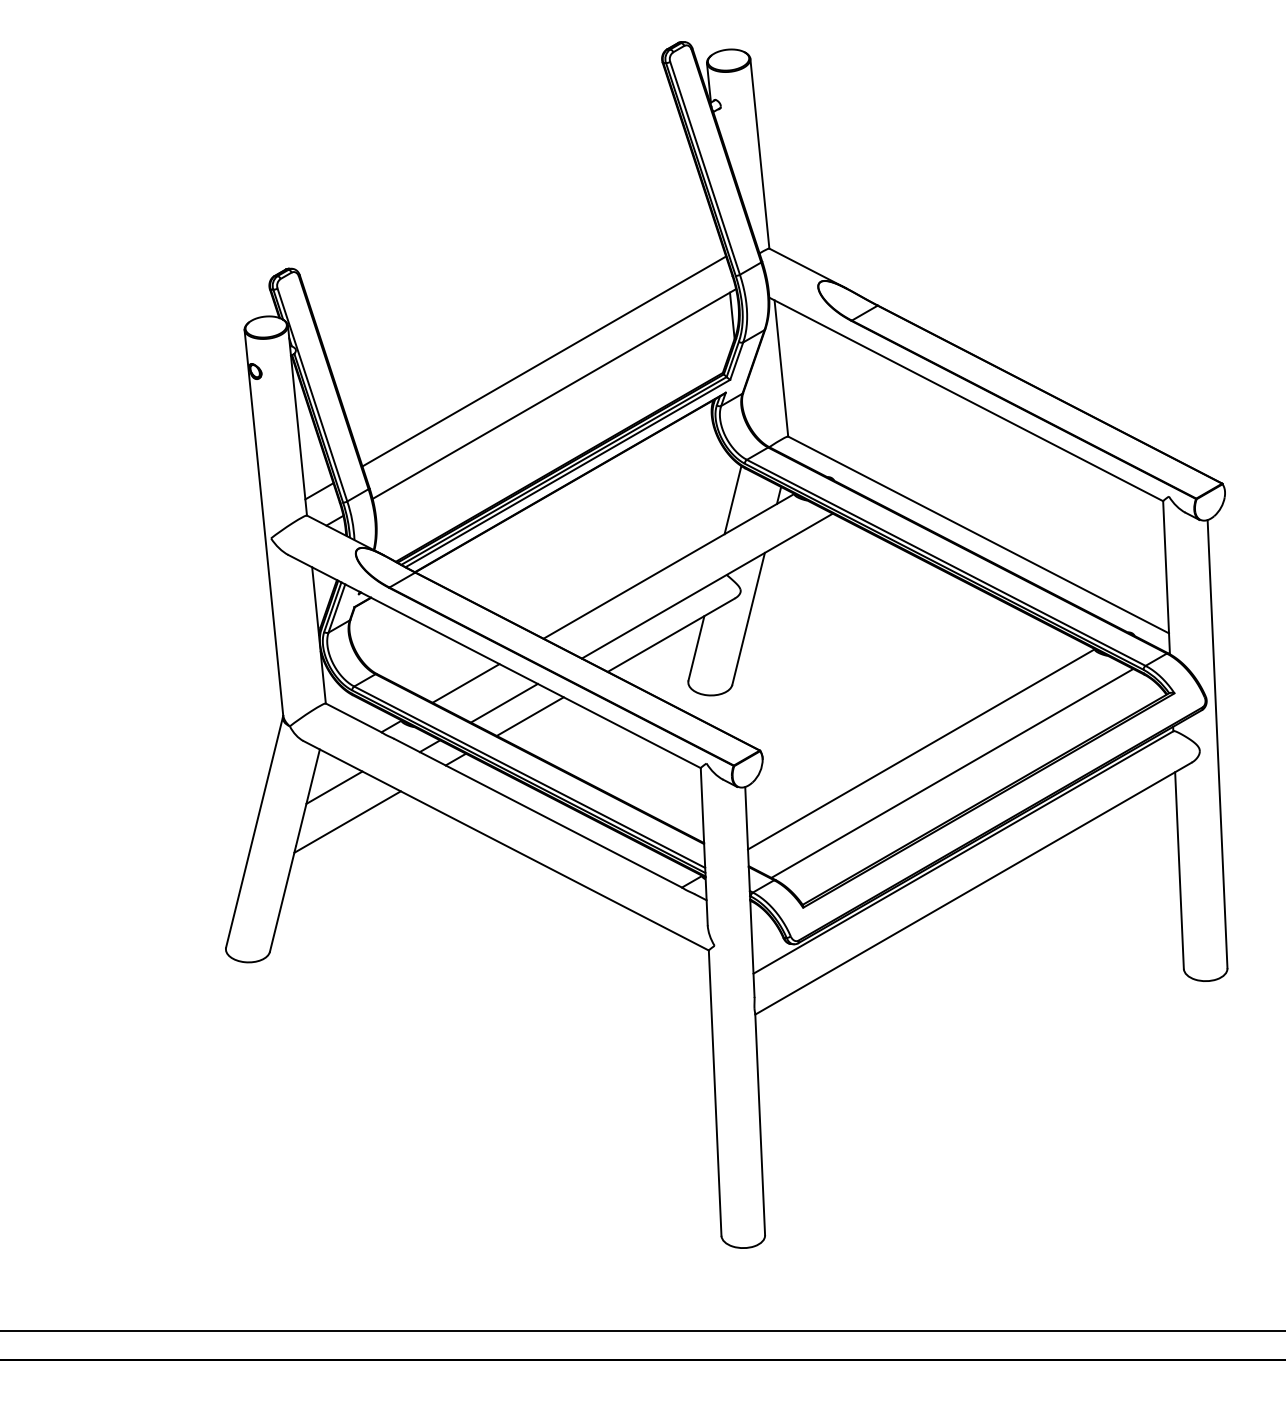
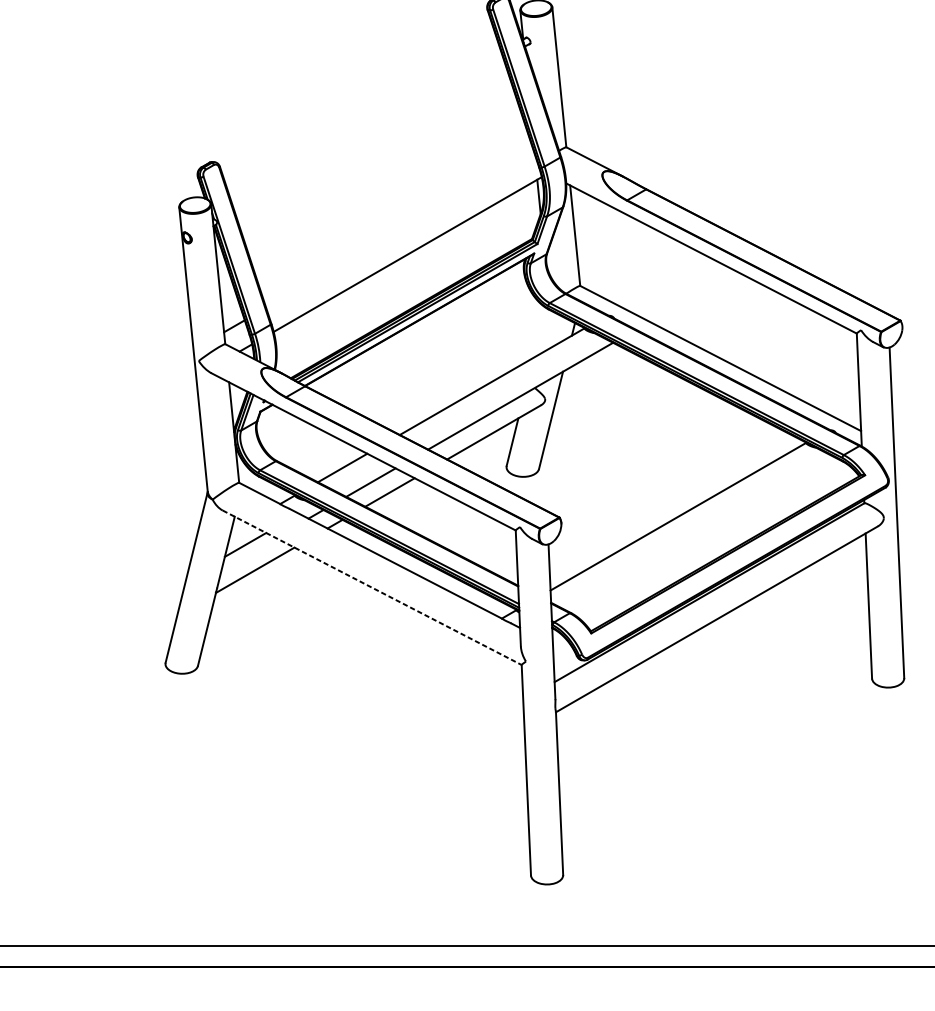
line: (544, 361) -> (400, 230), removed
line: (732, 500) -> (539, 333), removed
line: (952, 773) -> (701, 534), removed
line: (506, 846) -> (372, 588), solid -> dashed

